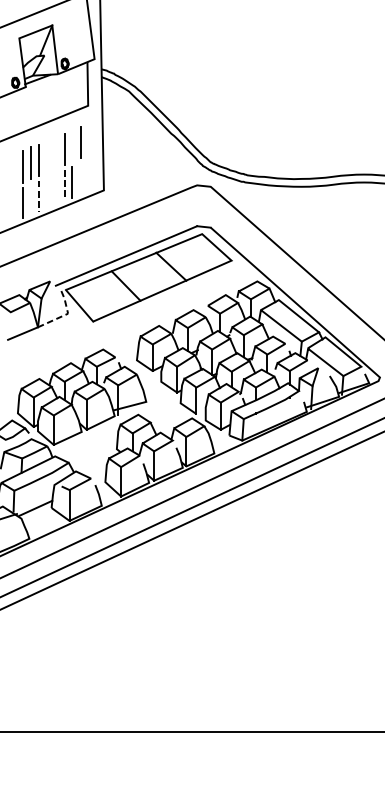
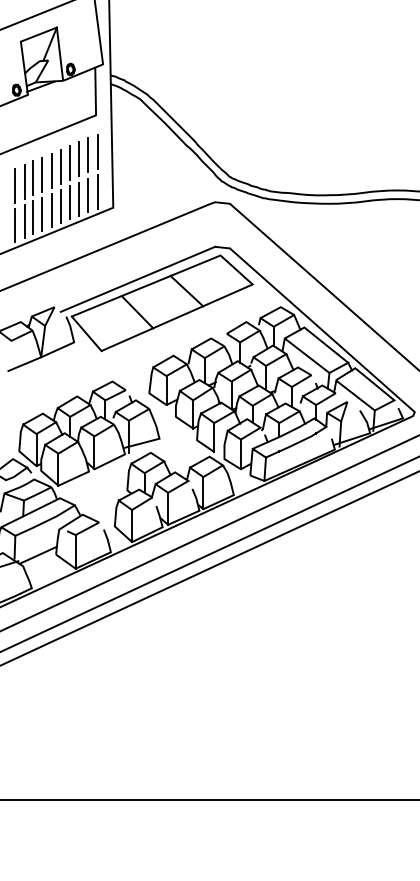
line: (89, 138) -> (97, 151), added
line: (72, 145) -> (78, 158), added
line: (55, 152) -> (60, 166), added
line: (48, 156) -> (52, 170), added
line: (14, 170) -> (15, 185), added
line: (89, 175) -> (97, 191), added
line: (81, 178) -> (88, 194), added
line: (64, 185) -> (70, 202), dashed -> solid
line: (55, 189) -> (60, 206), added
line: (48, 192) -> (52, 210), added
line: (39, 196) -> (42, 214), dashed -> solid
line: (30, 199) -> (33, 217), added
line: (14, 206) -> (15, 225), added
line: (65, 314) -> (71, 343), dashed -> solid

